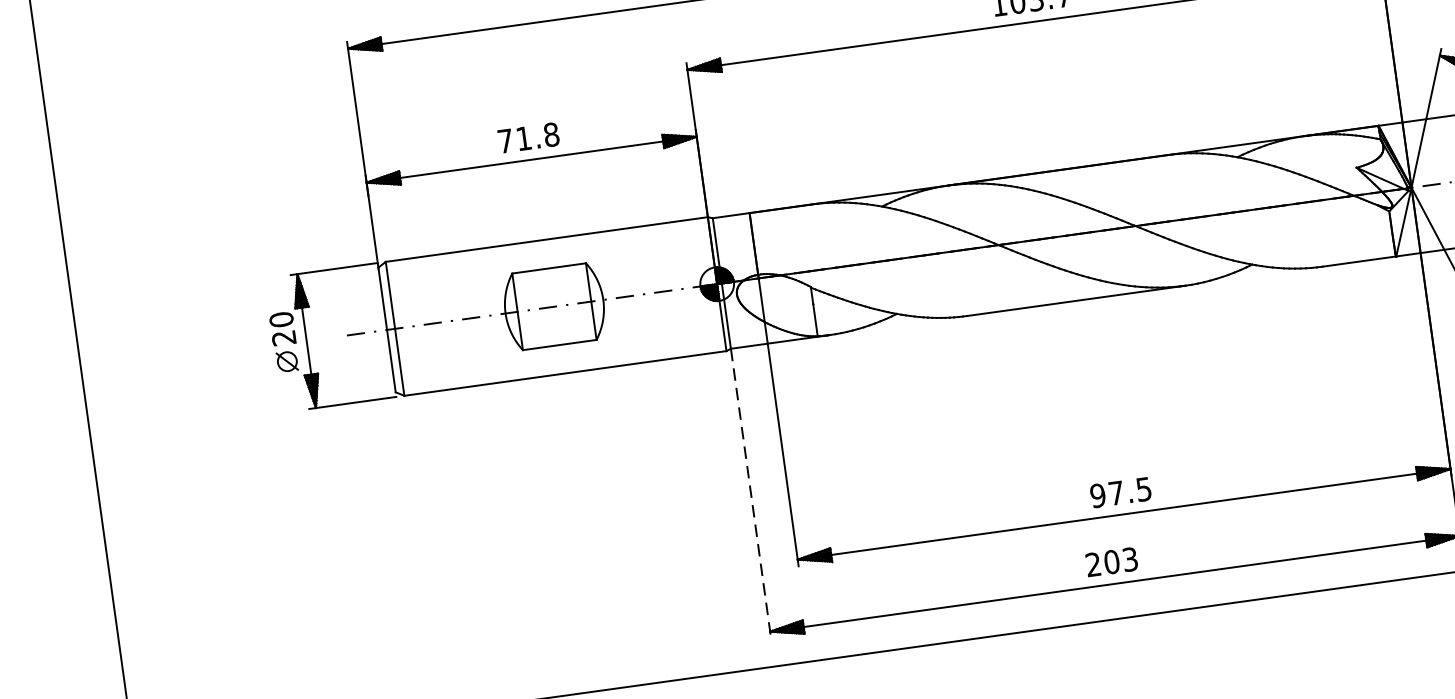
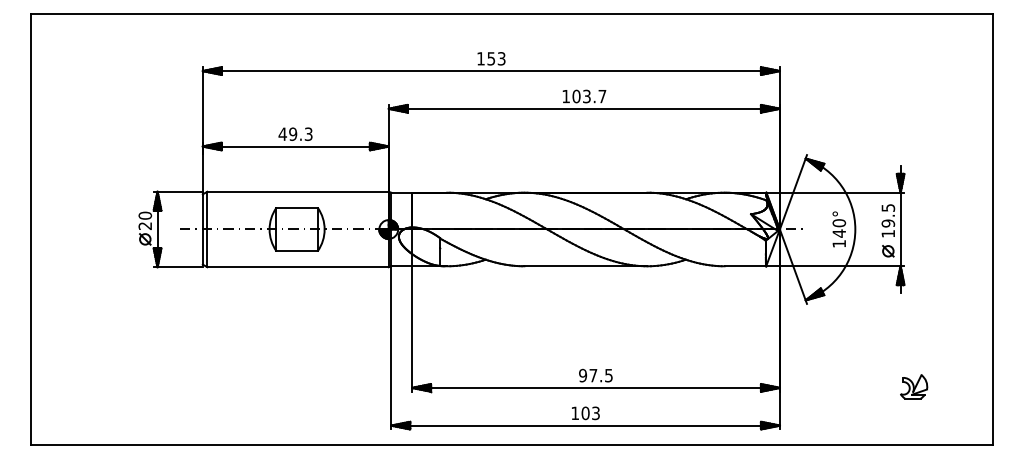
text: (527, 136) -> (295, 133), 71.8 -> 49.3
line: (751, 492) -> (391, 347), dashed -> solid
text: (1091, 563) -> (574, 412), 203 -> 103

